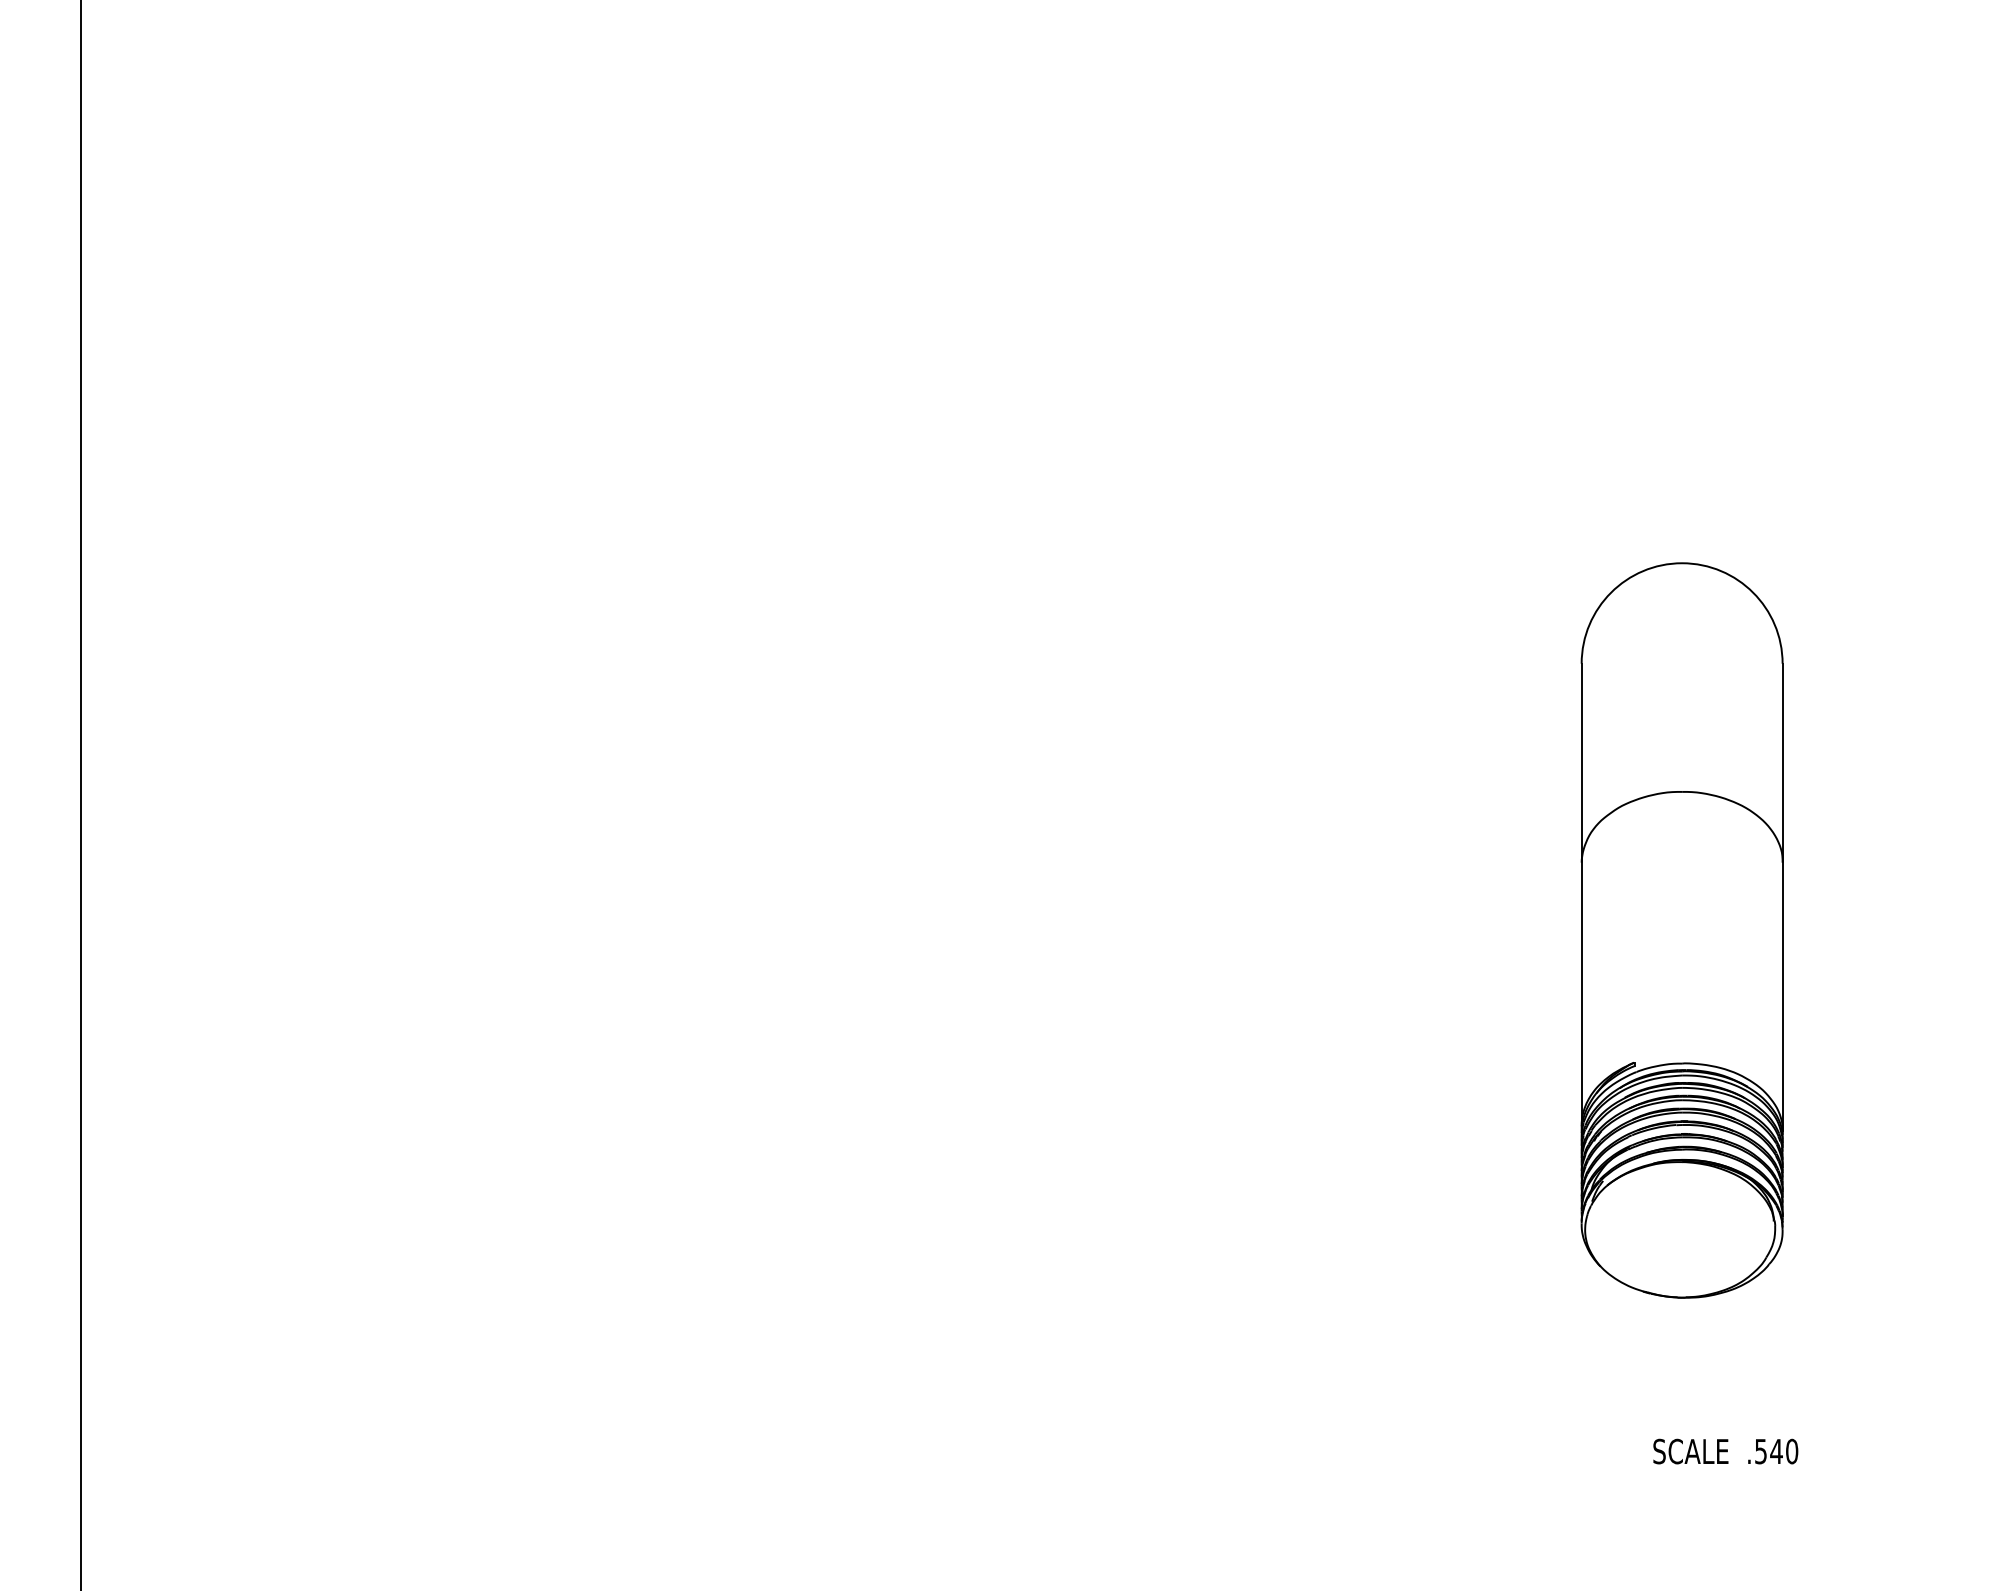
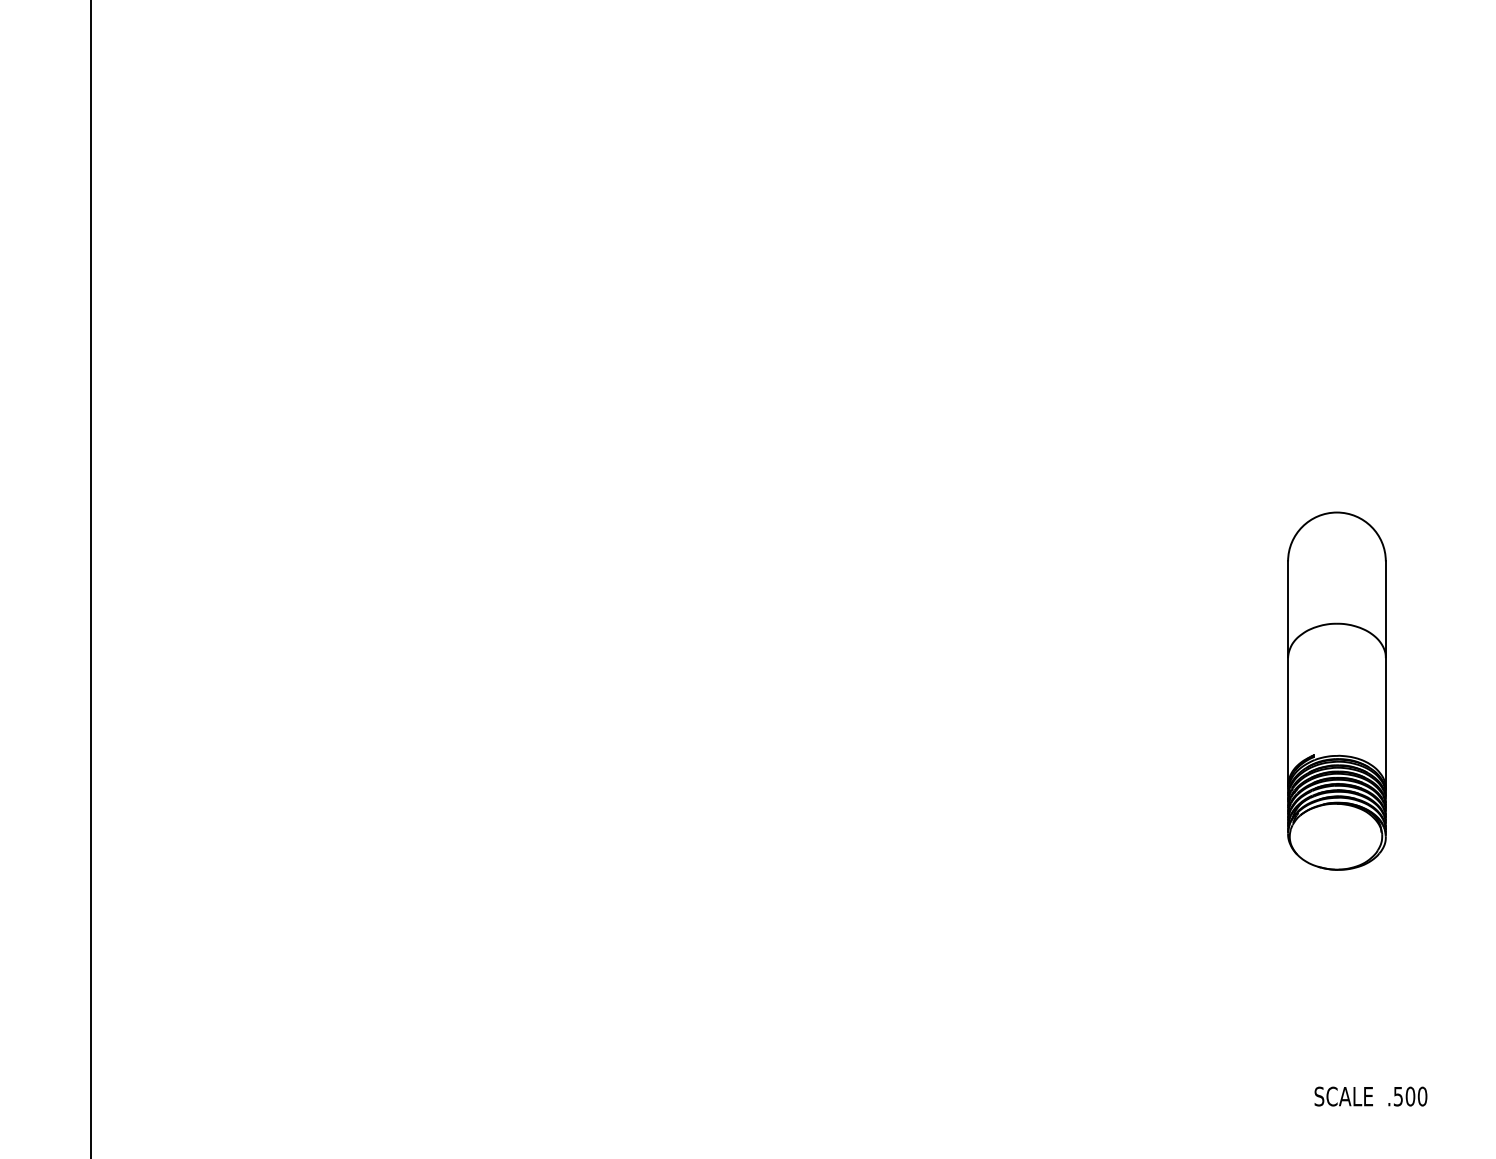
part: (1681, 930) -> (1336, 691), size x0.62
text: (1776, 1451) -> (1410, 1096), .540 -> .500

